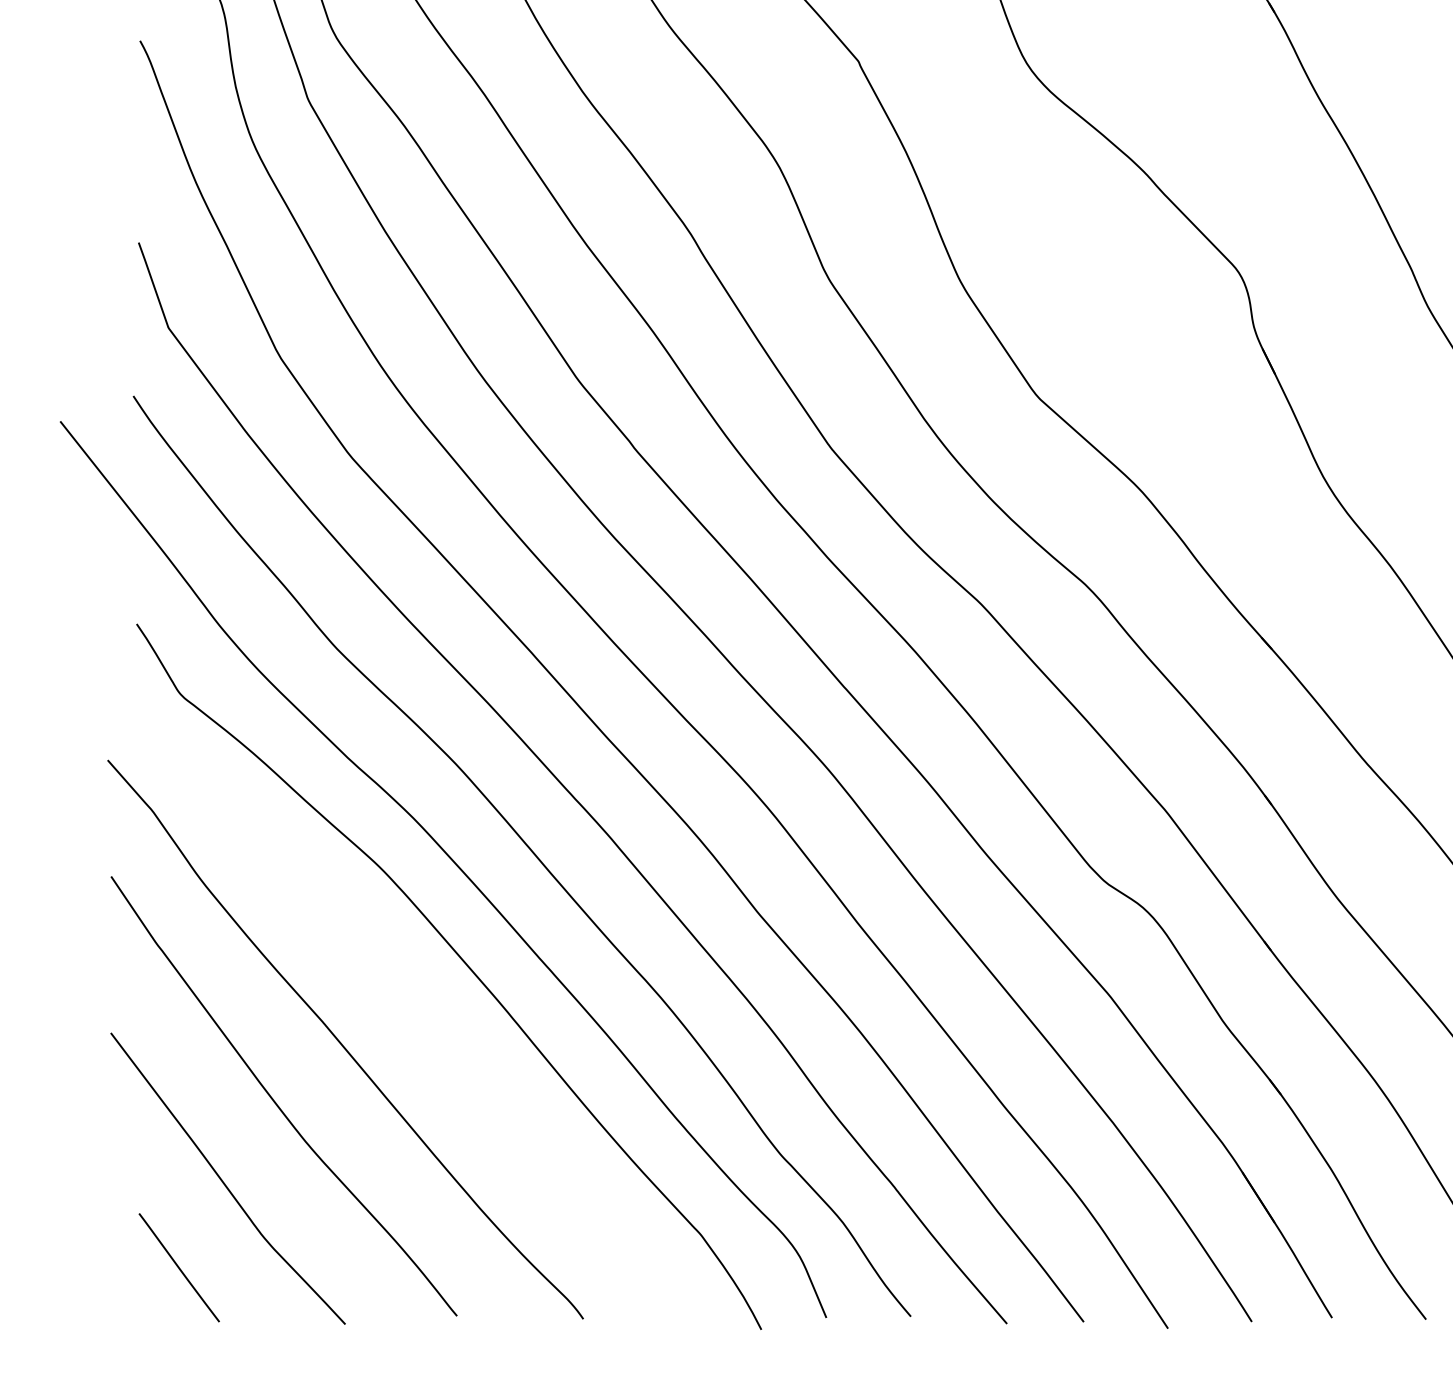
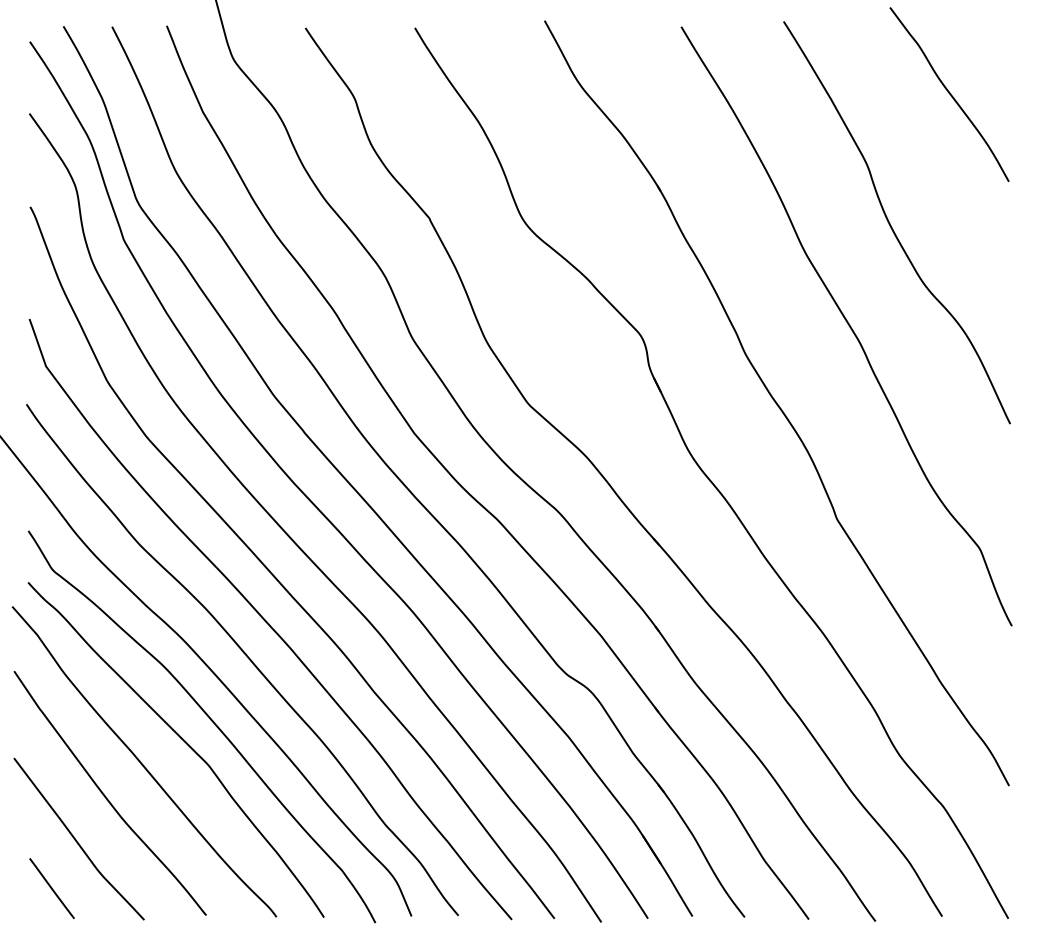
curve: (415, 1003) -> (183, 741), added

